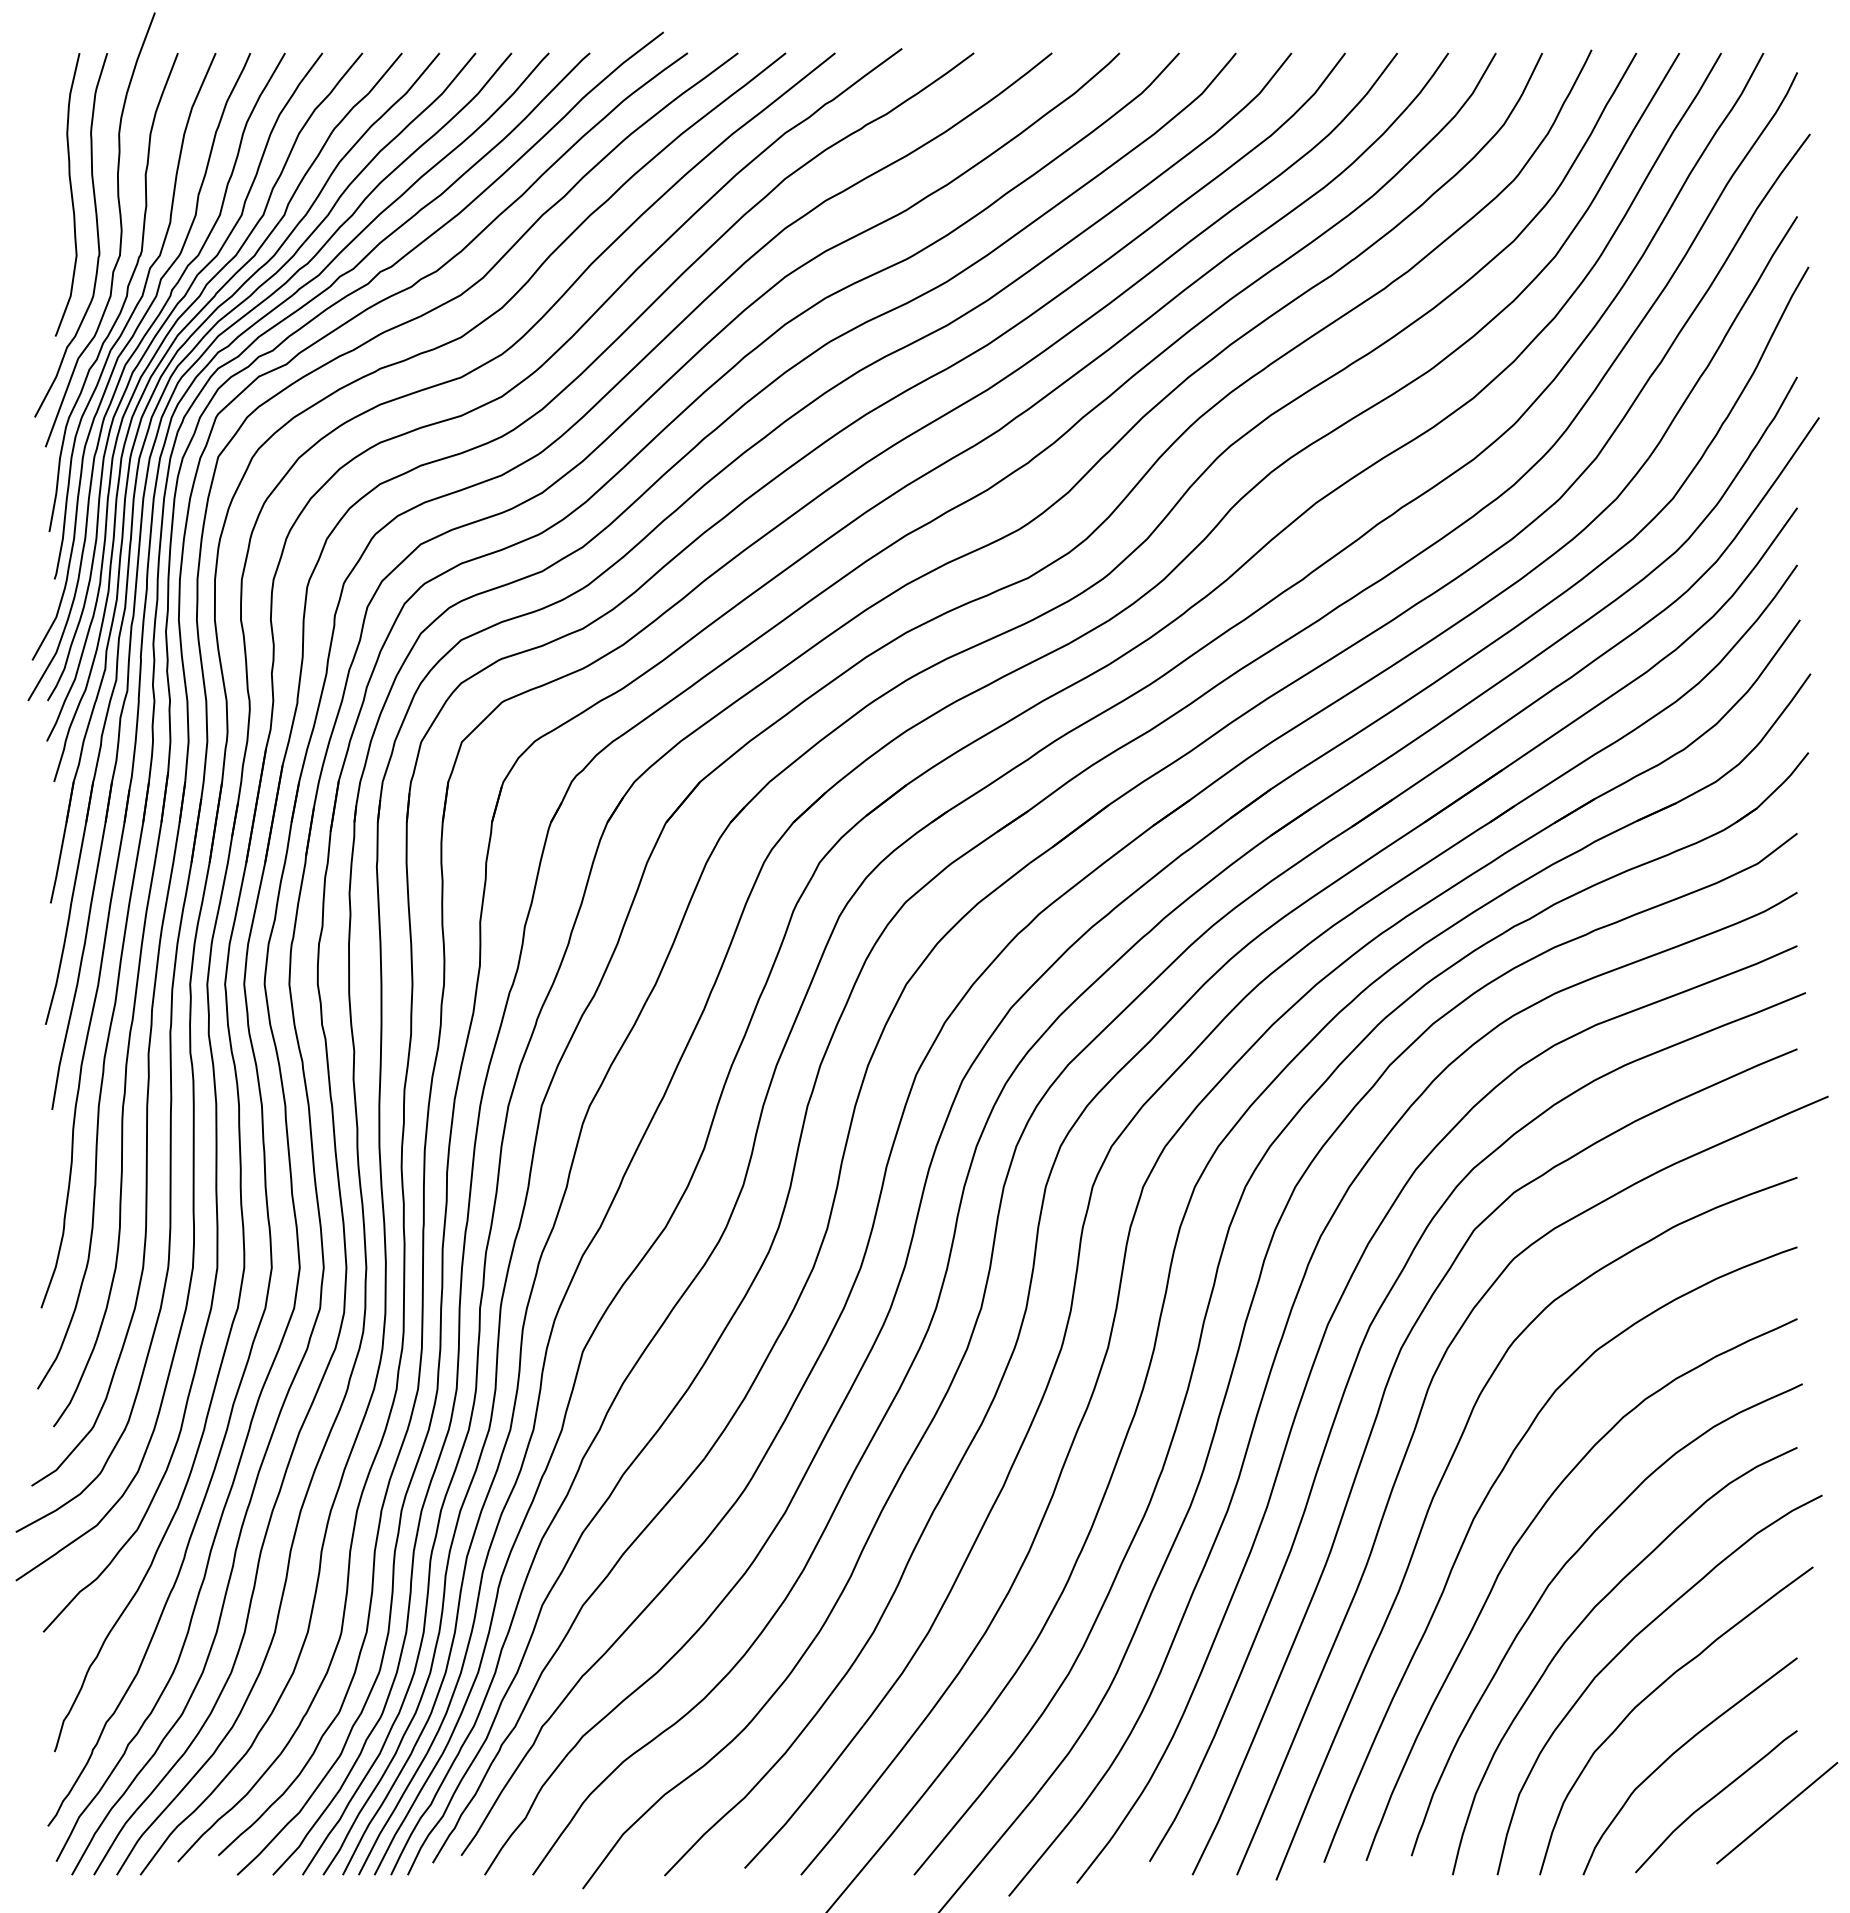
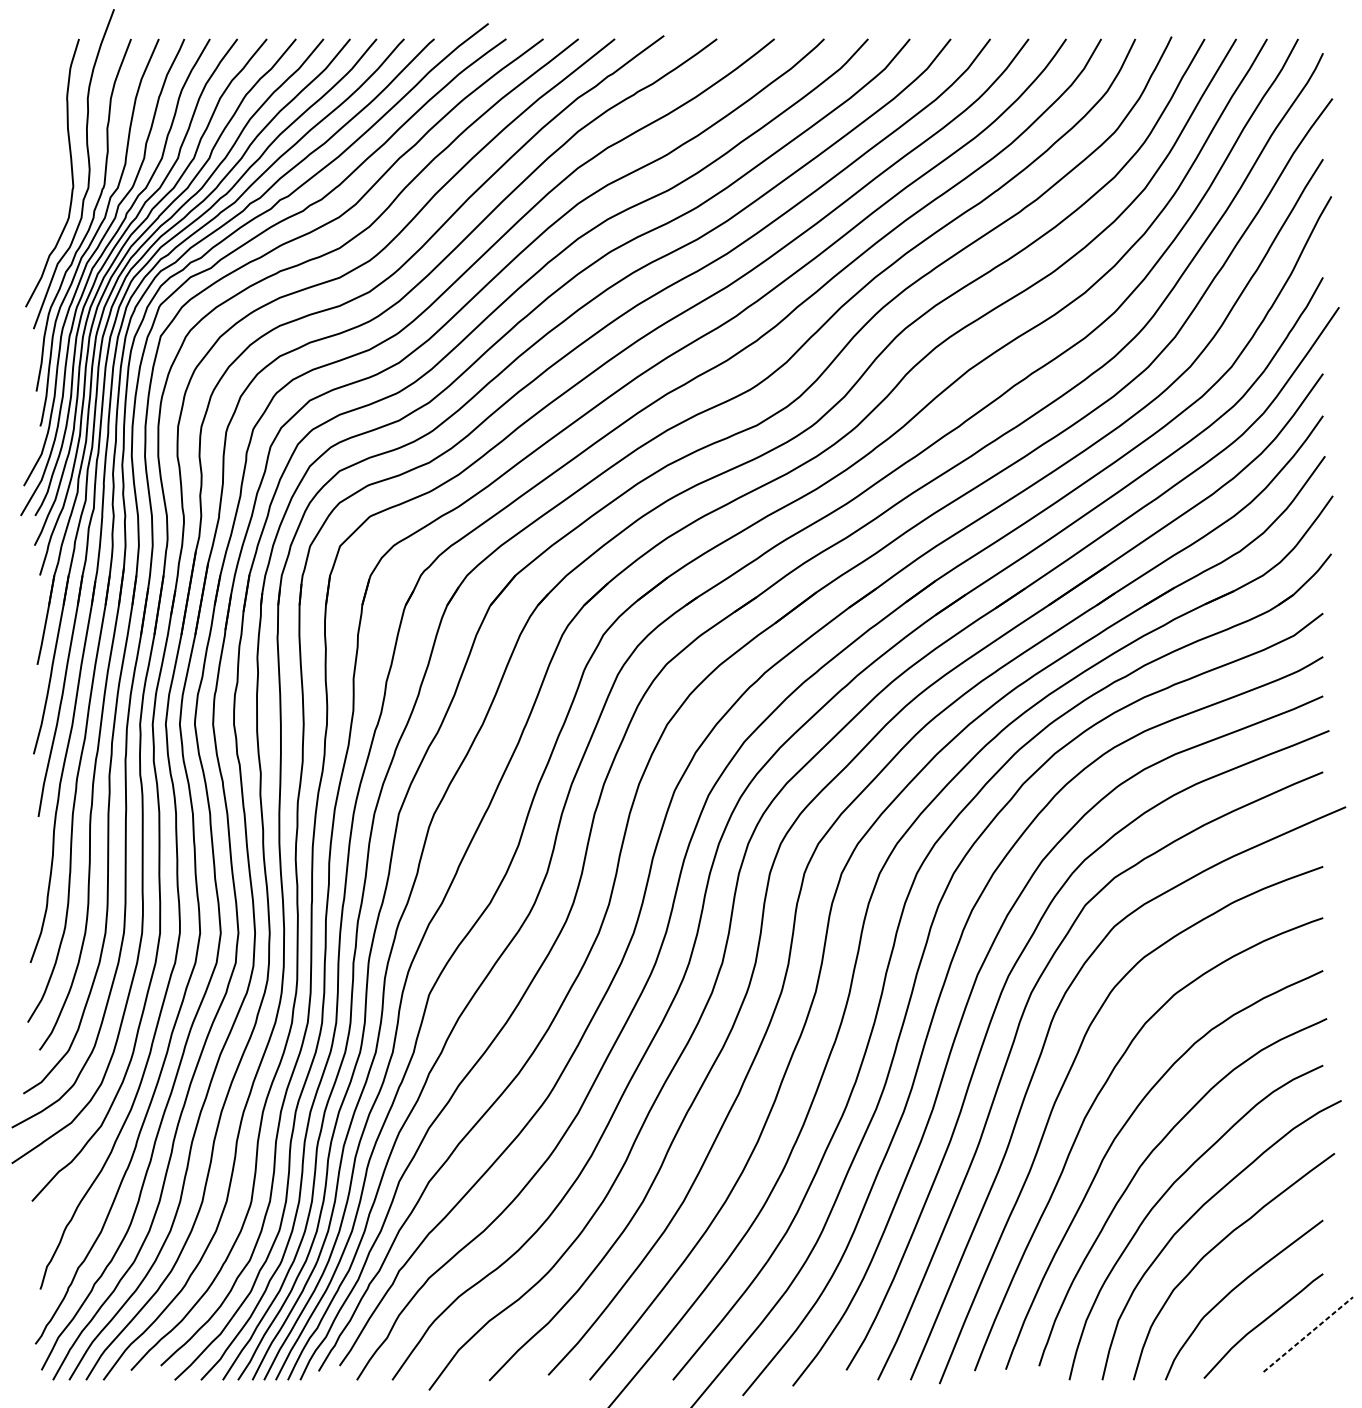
curve: (70, 194) -> (52, 143), removed
line: (1777, 1812) -> (1308, 1334), solid -> dashed

